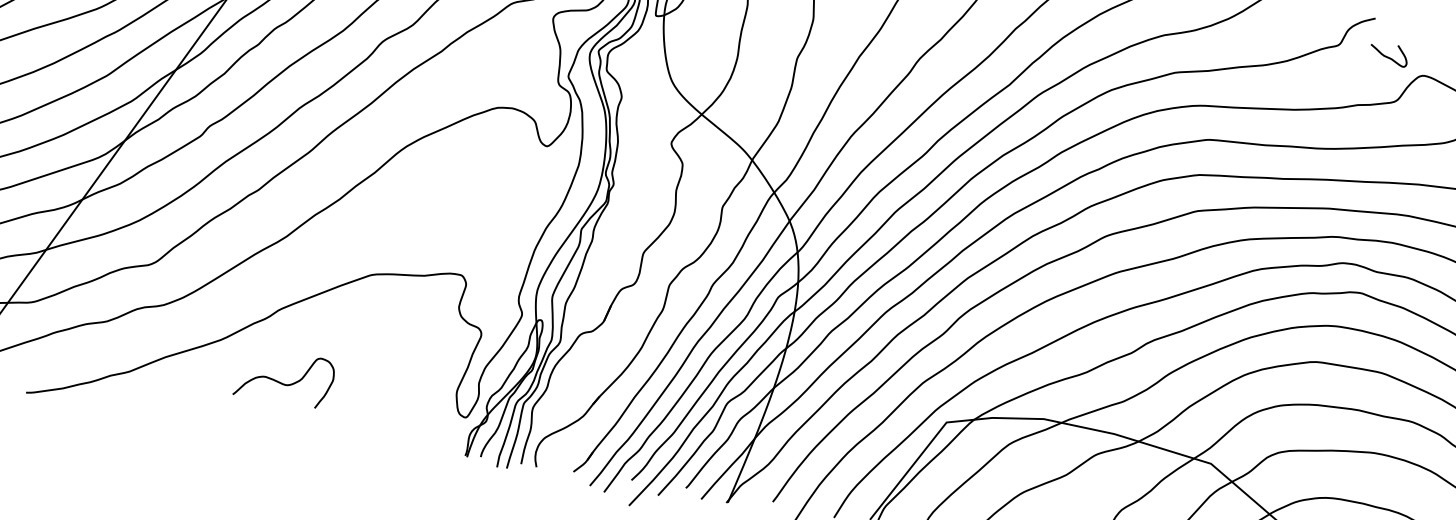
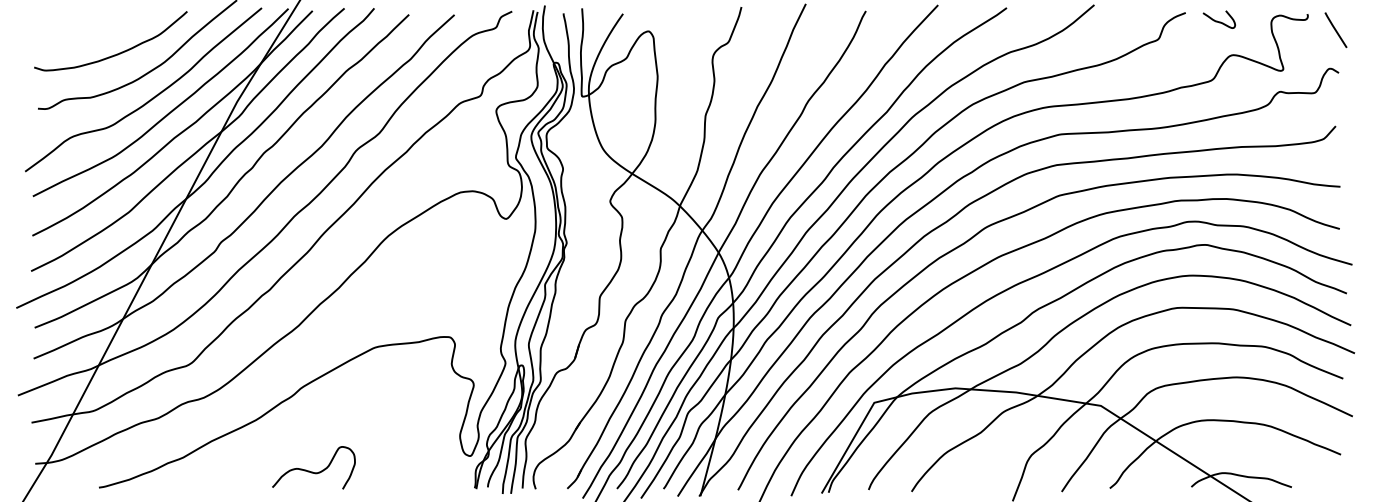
curve: (1388, 56) -> (1219, 21), moved
curve: (282, 382) -> (312, 471), moved

